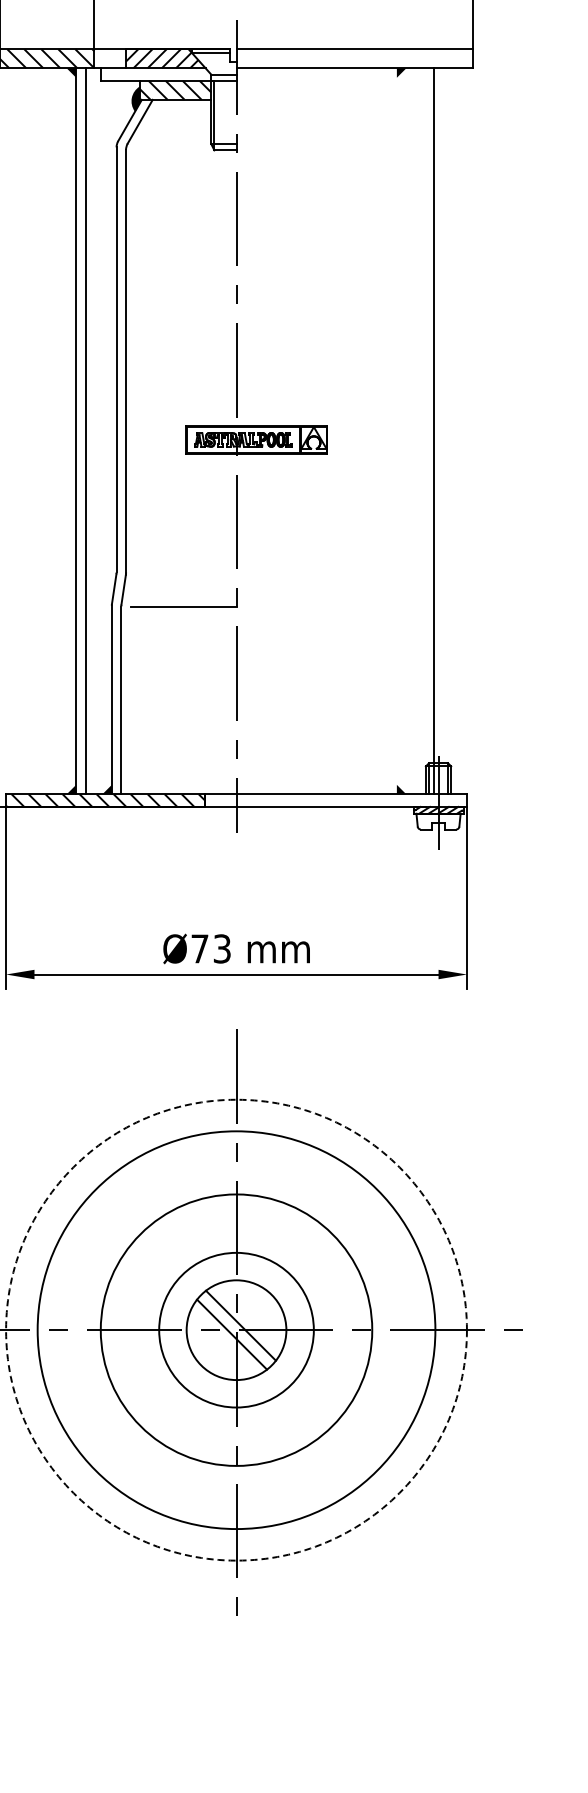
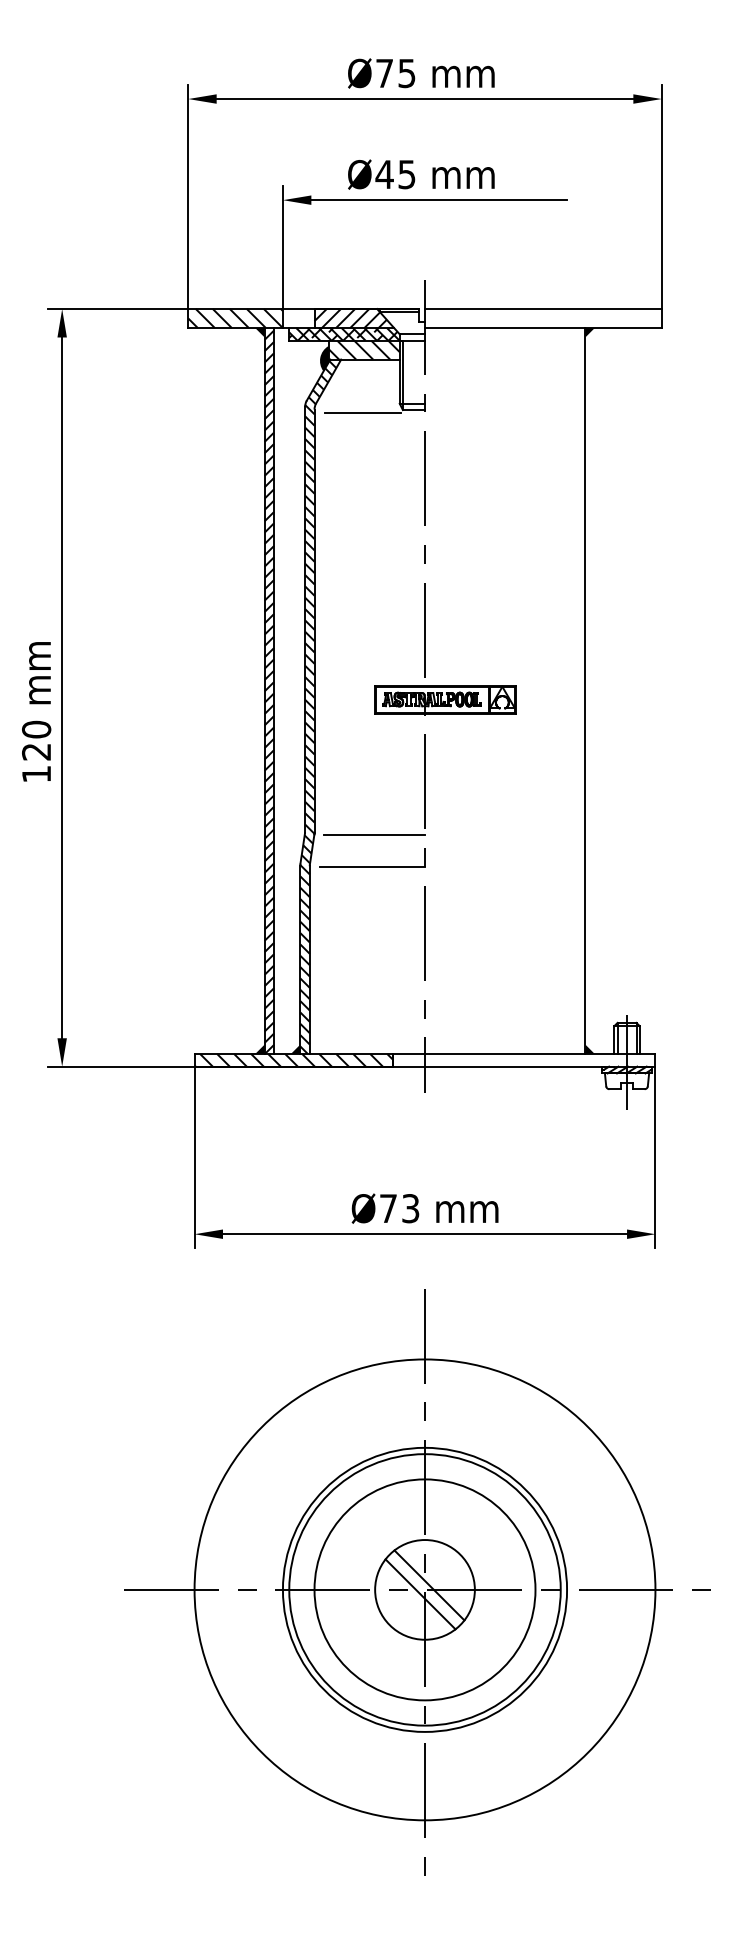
hatch: (156, 74) -> (344, 334), added
line: (175, 152) -> (363, 412), added
hatch: (81, 431) -> (269, 691), added
line: (434, 431) -> (585, 691), moved
hatch: (132, 446) -> (320, 706), added
line: (186, 575) -> (374, 835), added
circle: (236, 1329) -> (424, 1589), dashed -> solid
circle: (236, 1329) -> (424, 1589), size x0.71
circle: (236, 1329) -> (424, 1589), size x1.43

